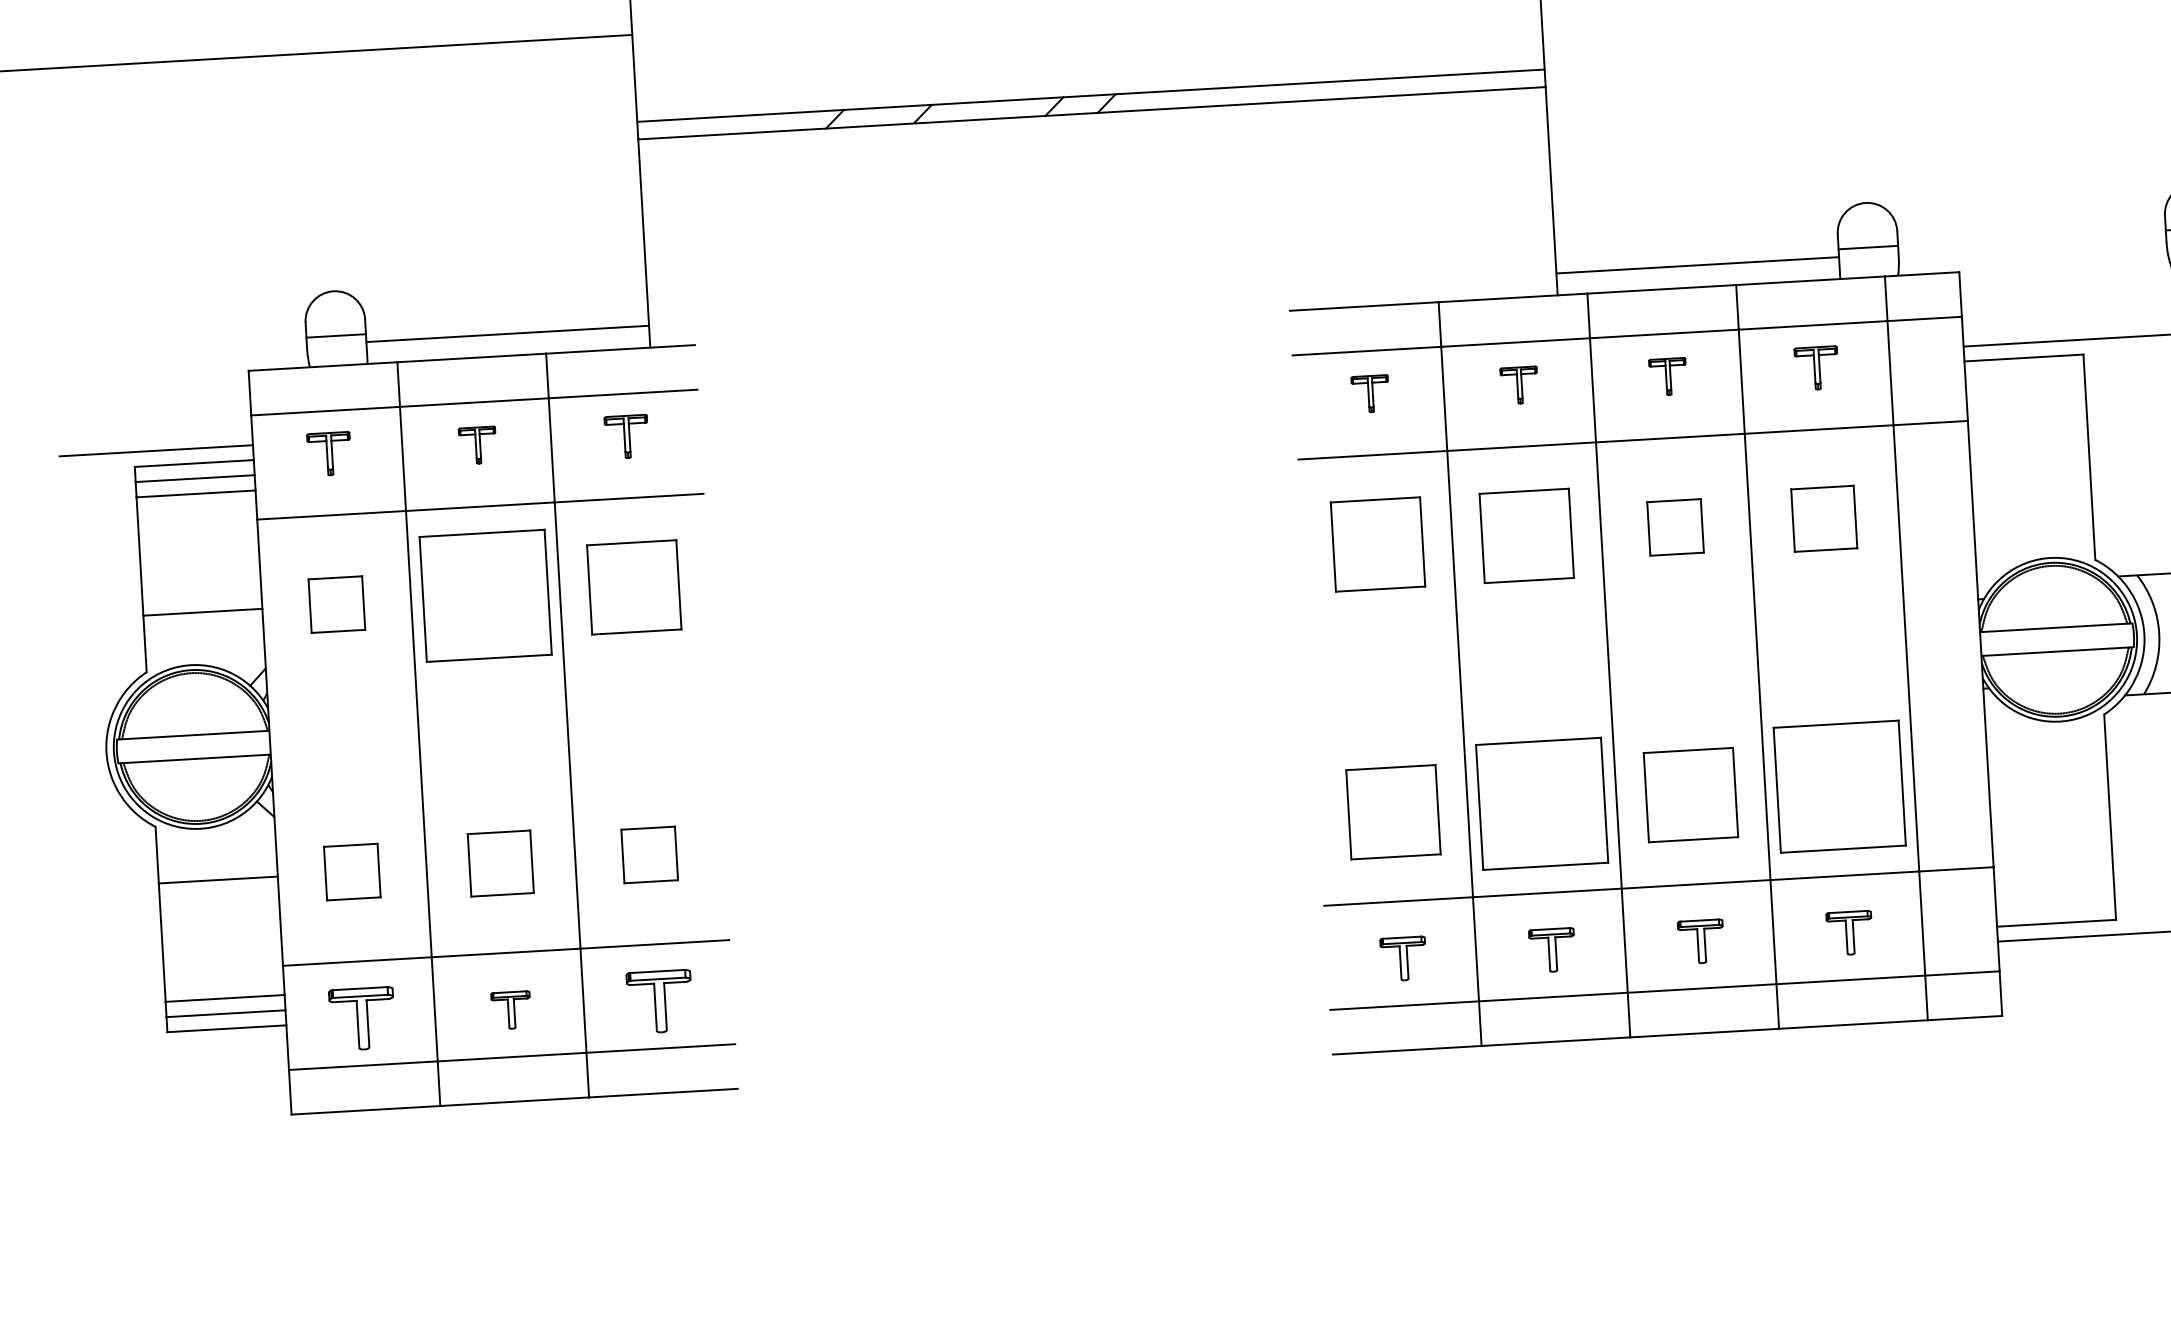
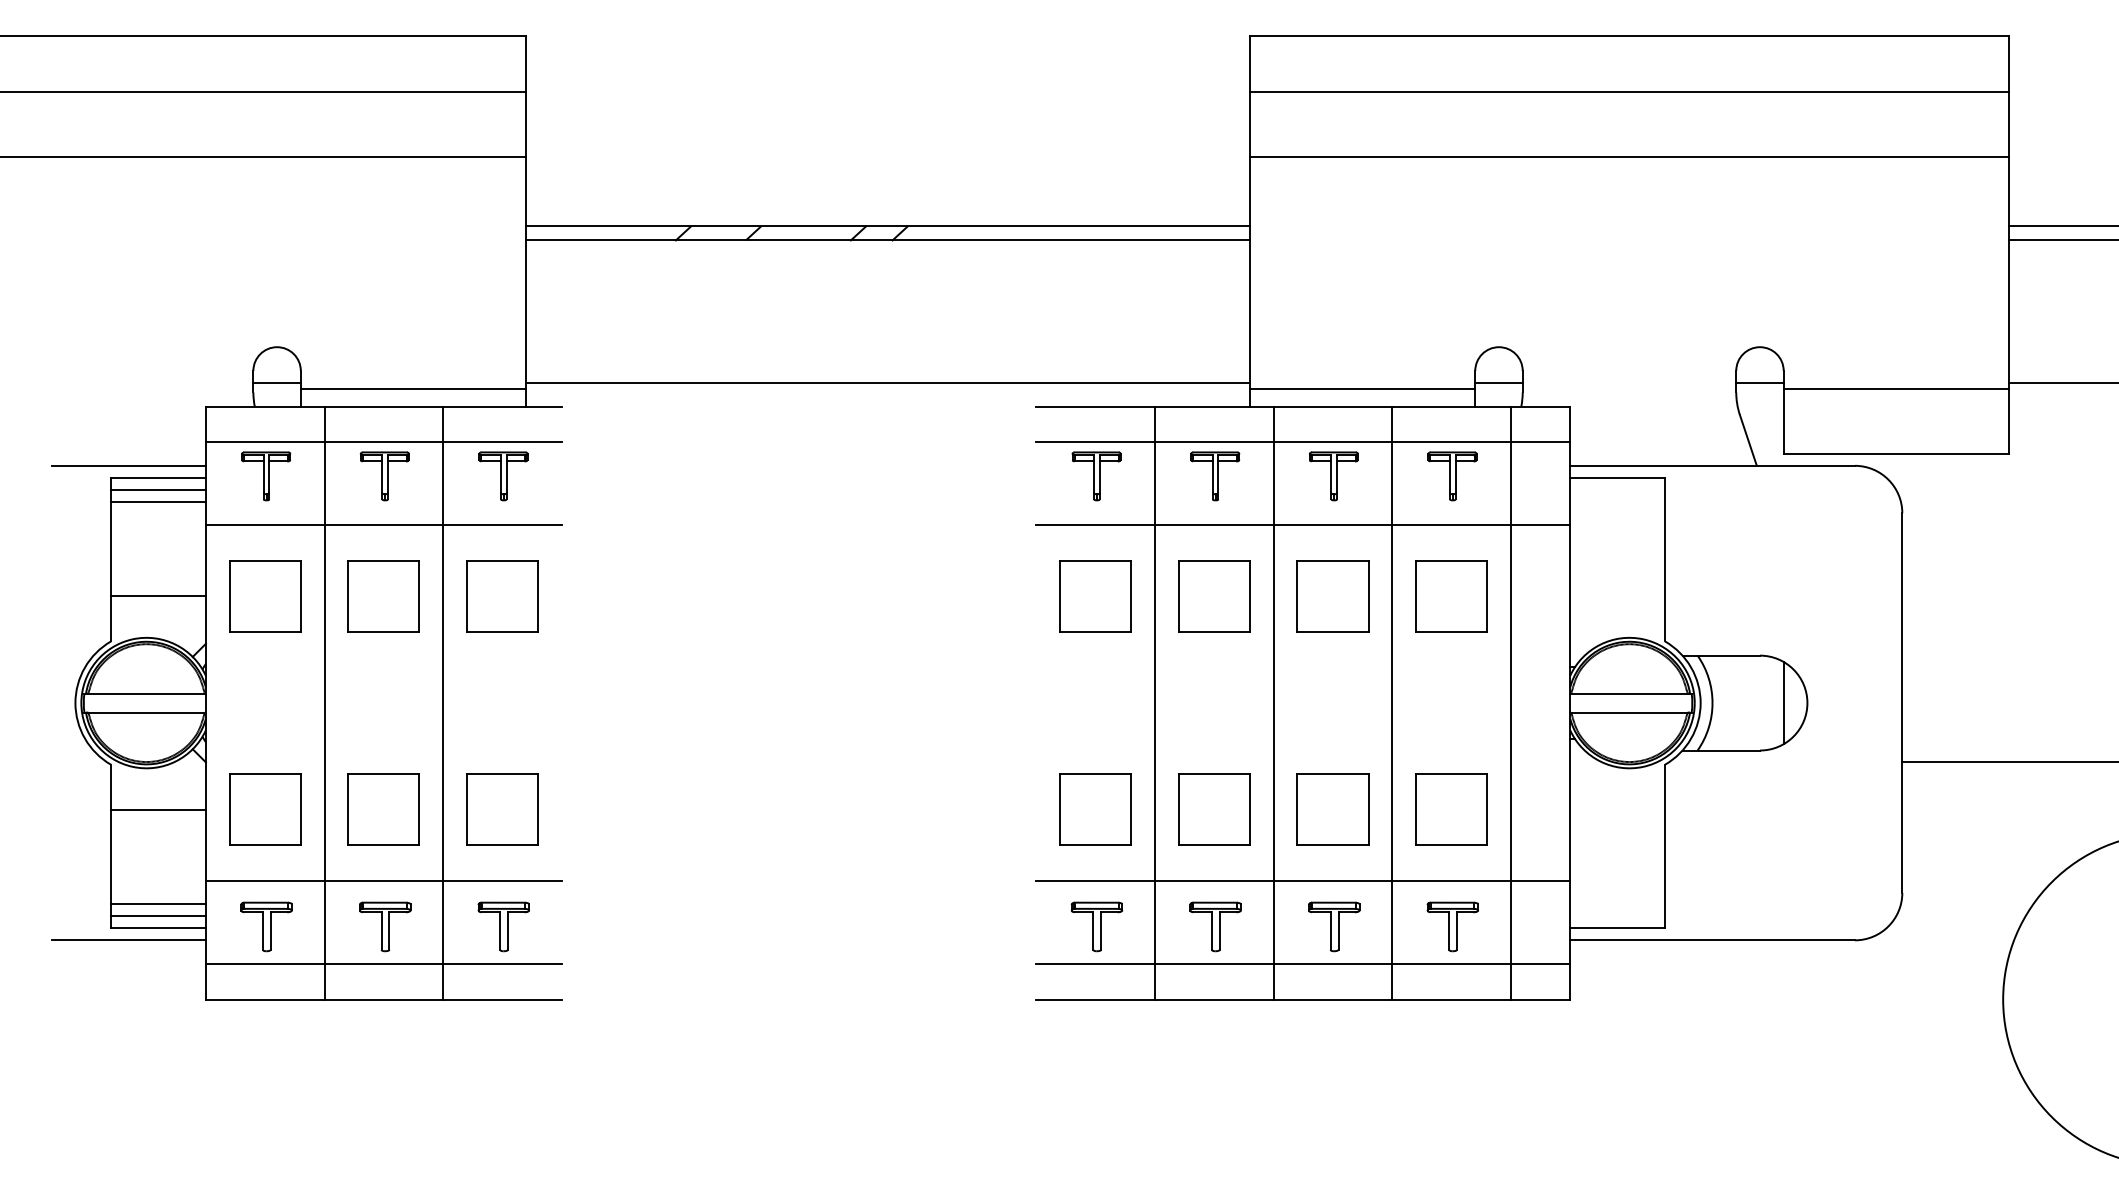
line: (1101, 291) -> (887, 382), added
part: (1816, 368) -> (1452, 476), size x1.43
part: (1667, 377) -> (1333, 476), size x1.67
part: (1519, 385) -> (1215, 476), size x1.67
part: (1370, 394) -> (1096, 476), size x1.67
part: (626, 437) -> (503, 476), size x1.43
part: (477, 445) -> (384, 476), size x1.67
part: (329, 454) -> (266, 476), size x1.43
part: (1824, 519) -> (1451, 596), size x1.43
part: (1675, 527) -> (1332, 596), size x1.67
part: (485, 596) -> (383, 596), size x0.71
part: (337, 604) -> (265, 596), size x1.67
part: (1839, 786) -> (1451, 809), size x0.71
part: (1542, 803) -> (1214, 809), size x0.71
part: (649, 854) -> (502, 809), size x1.67
part: (500, 863) -> (383, 809), size x1.43
part: (352, 871) -> (265, 809), size x1.67
part: (1849, 932) -> (1452, 926), size x1.43
part: (1701, 941) -> (1334, 926), size x1.43
part: (1552, 949) -> (1215, 926), size x1.43
part: (1402, 958) -> (1096, 926), size x1.43
part: (511, 1009) -> (385, 926), size x1.67
line: (190, 1046) -> (128, 940), added

